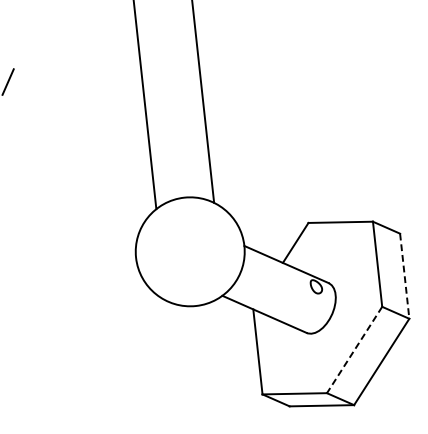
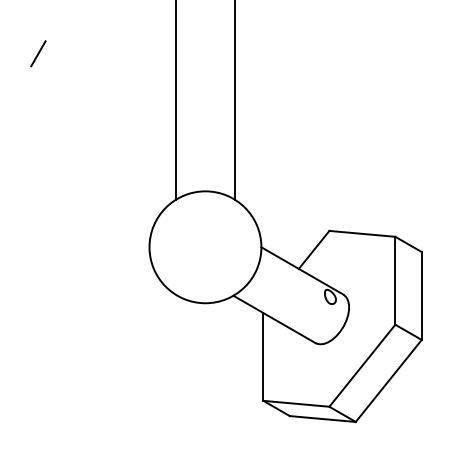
line: (404, 276) -> (421, 296), dashed -> solid
line: (354, 349) -> (362, 365), dashed -> solid

